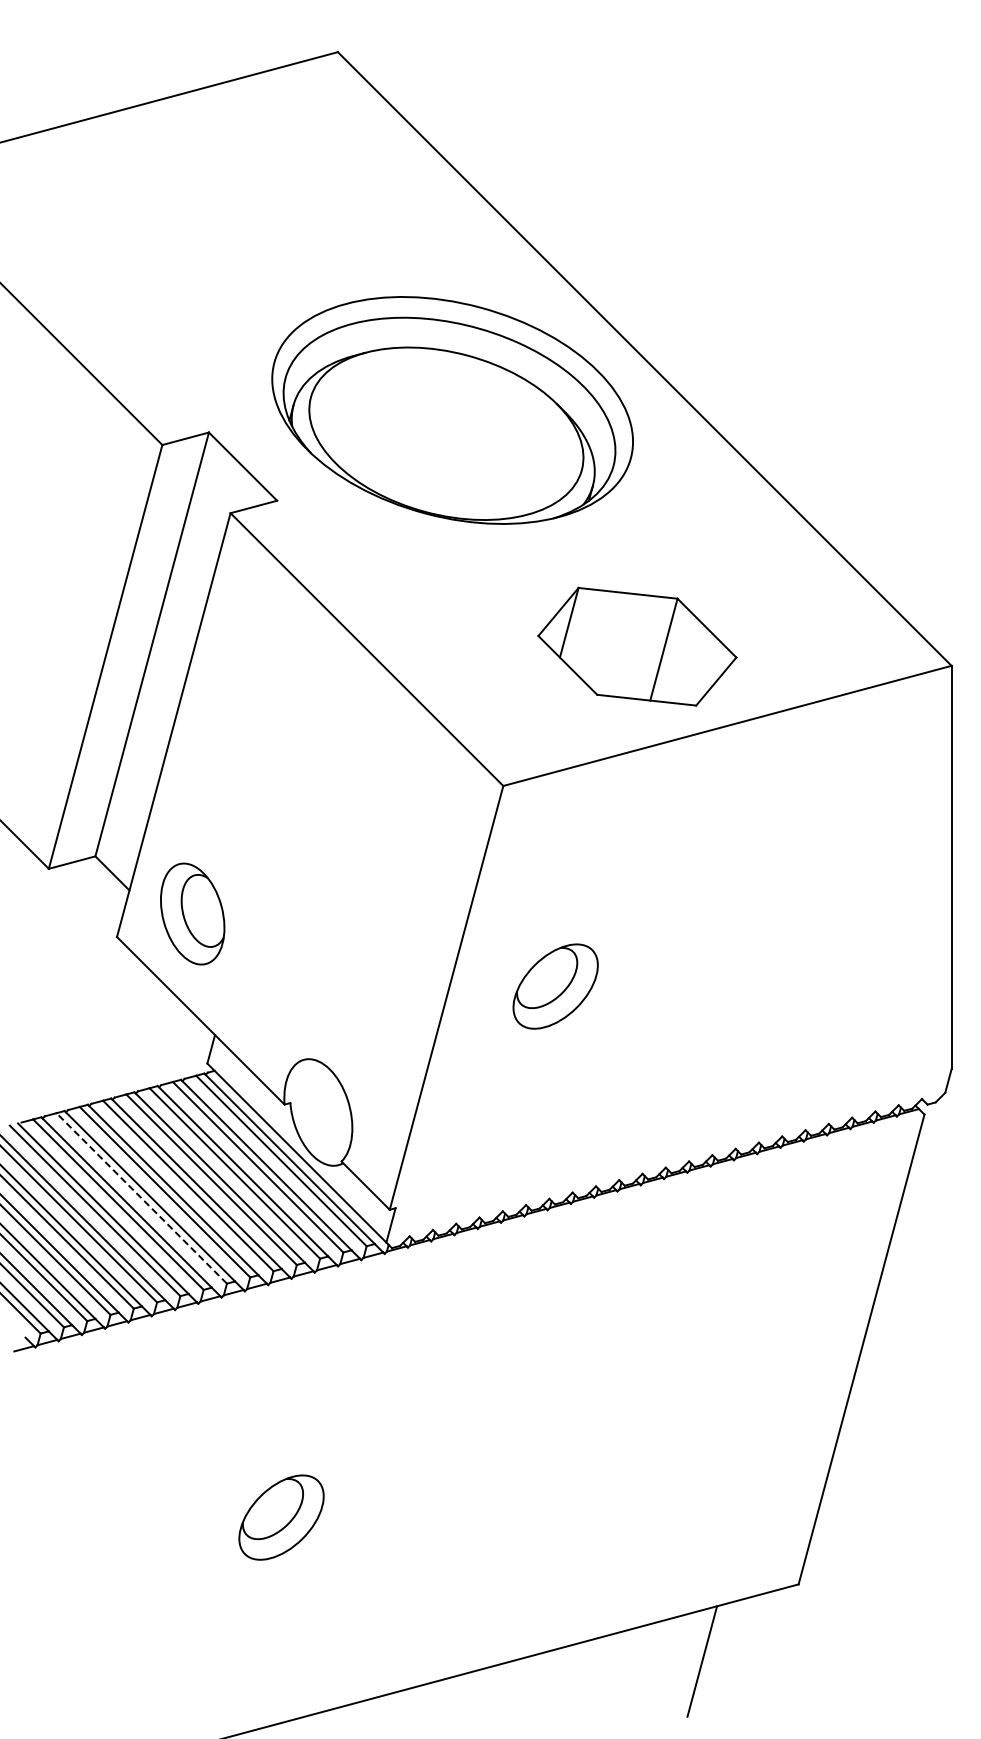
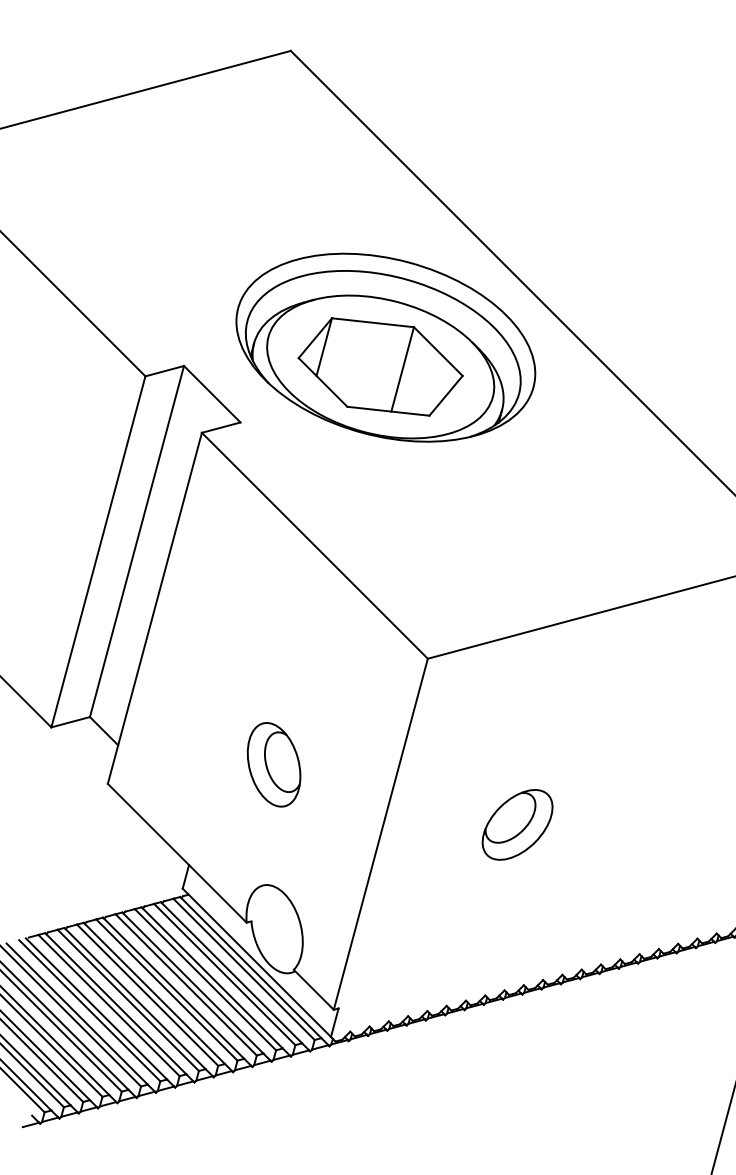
part: (637, 646) -> (380, 366), moved
part: (192, 913) -> (273, 764), moved
part: (555, 986) -> (517, 824), moved
line: (141, 1198) -> (128, 1000), dashed -> solid

